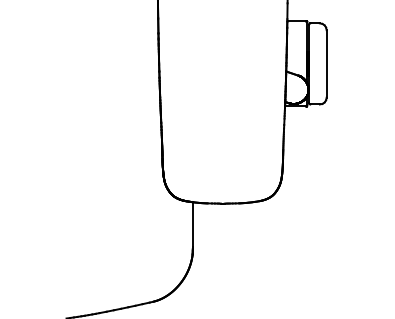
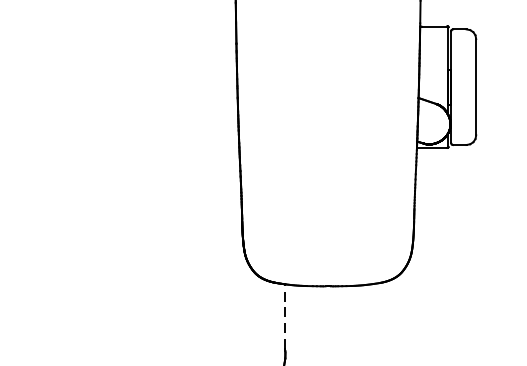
line: (192, 224) -> (284, 316), solid -> dashed

